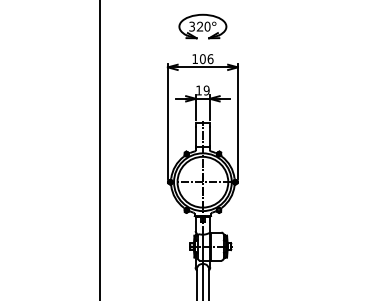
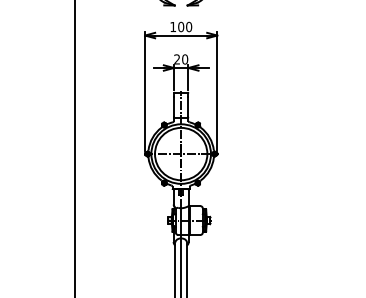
text: (210, 58) -> (189, 26), 106 -> 100
text: (202, 90) -> (180, 59), 19 -> 20

